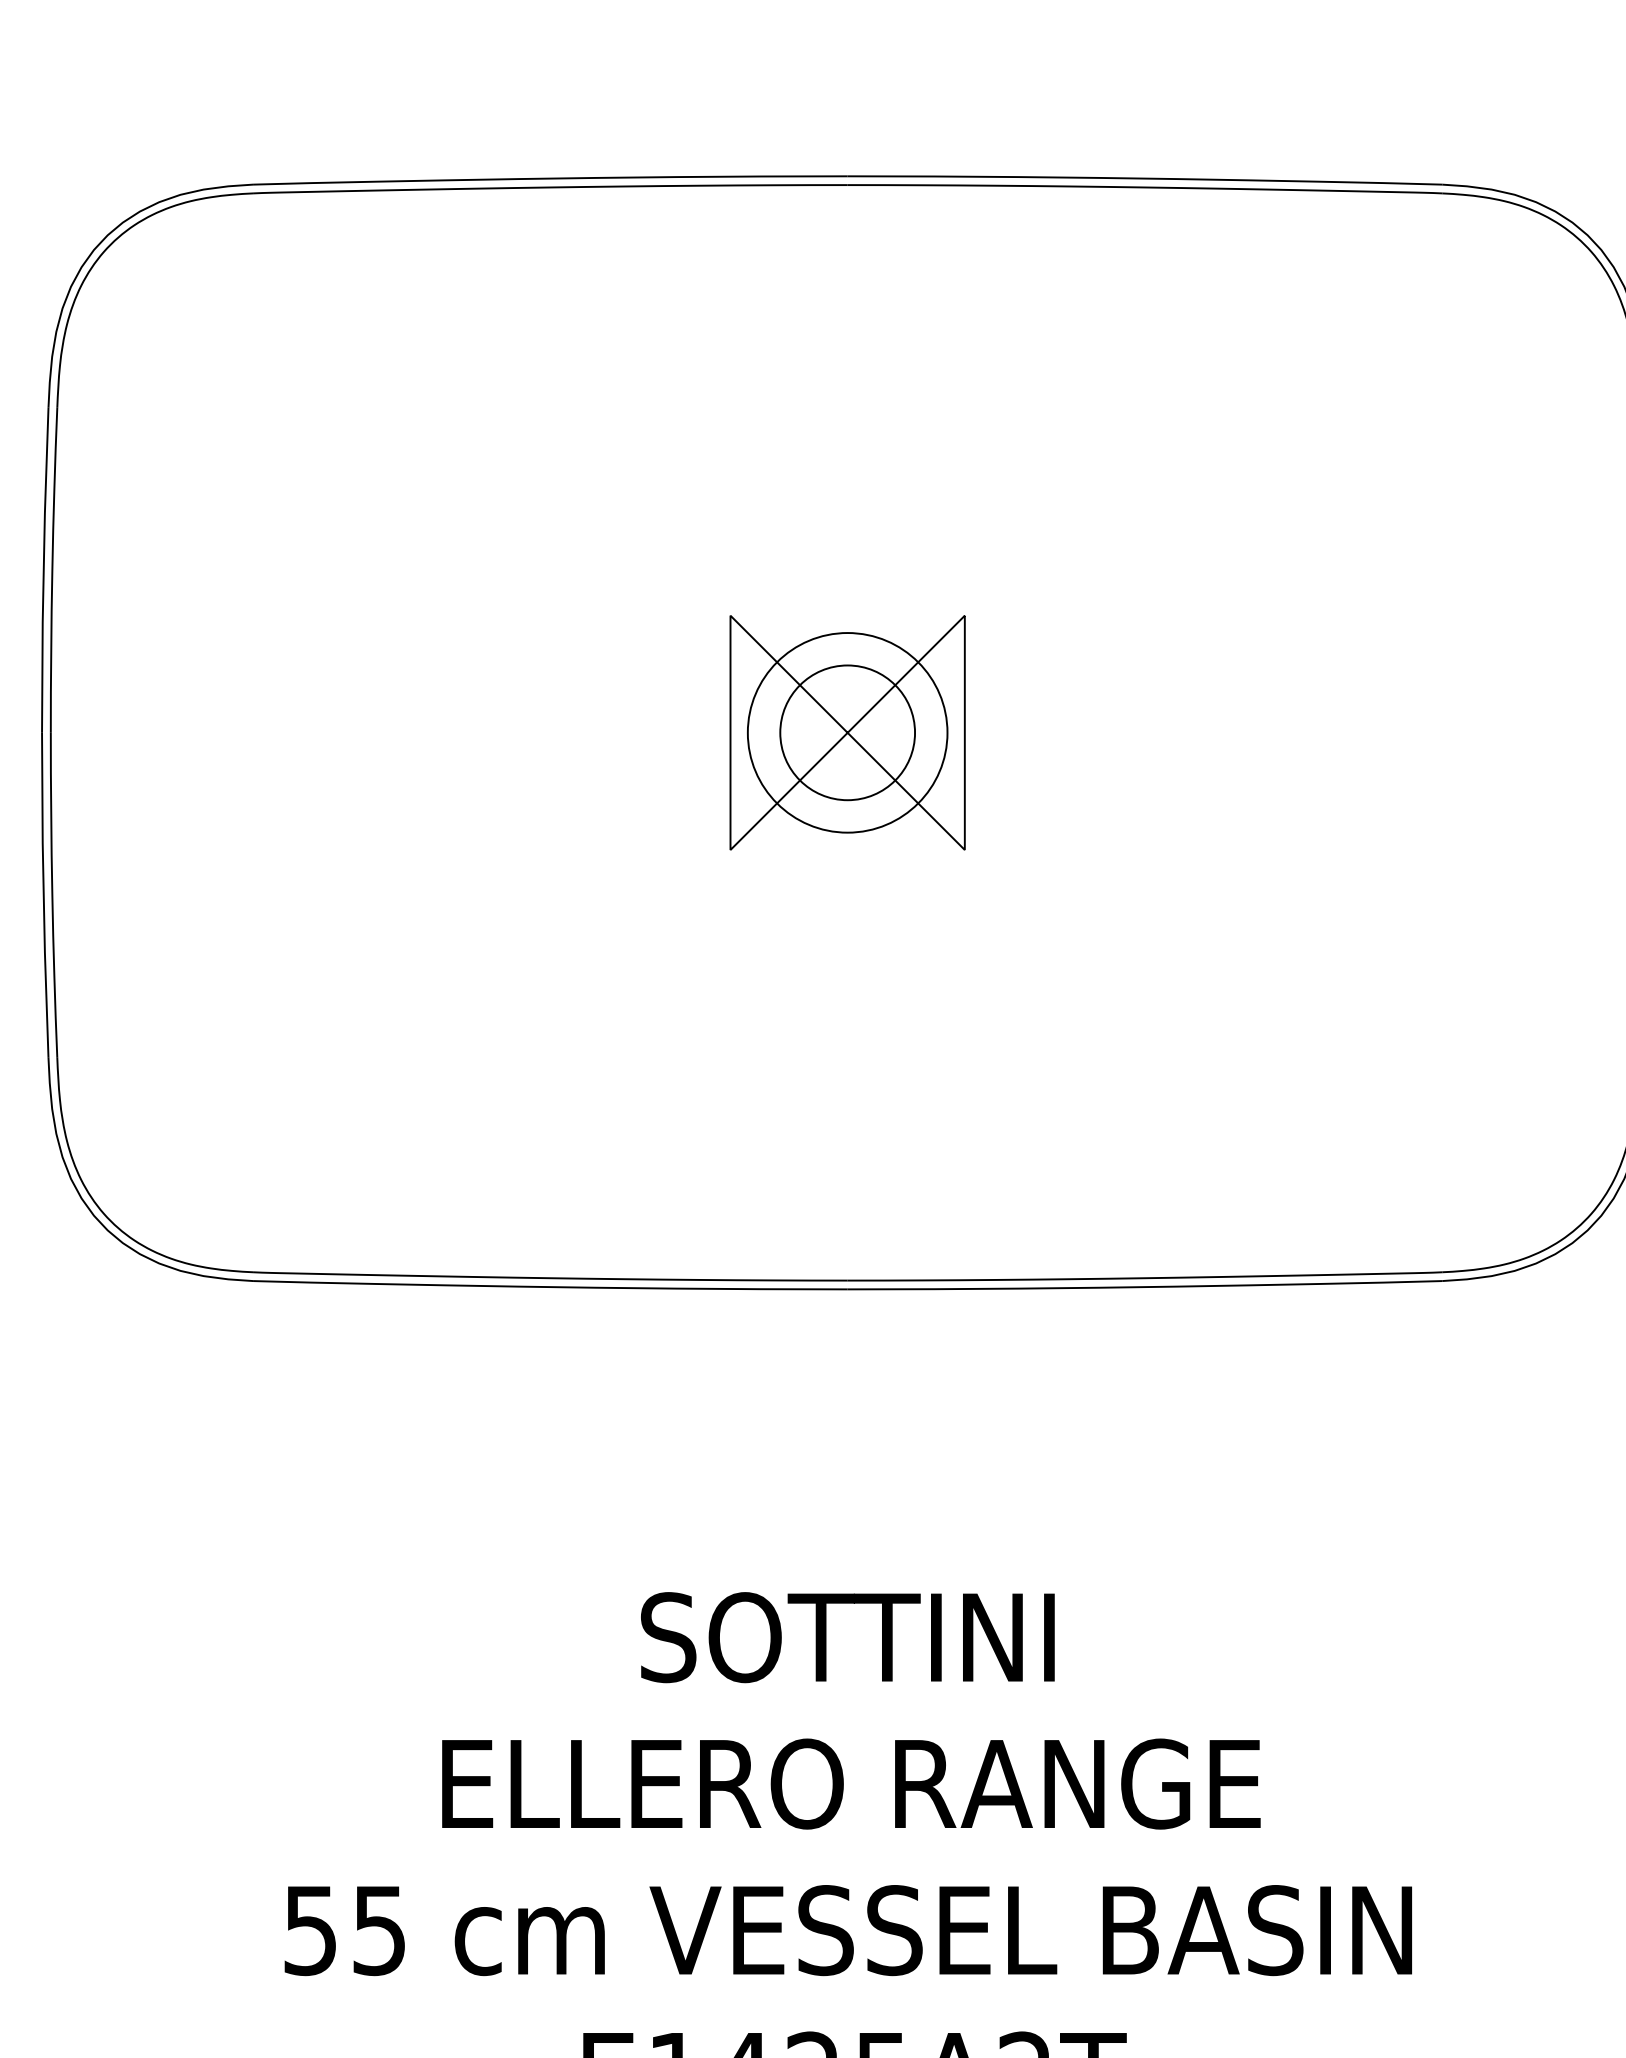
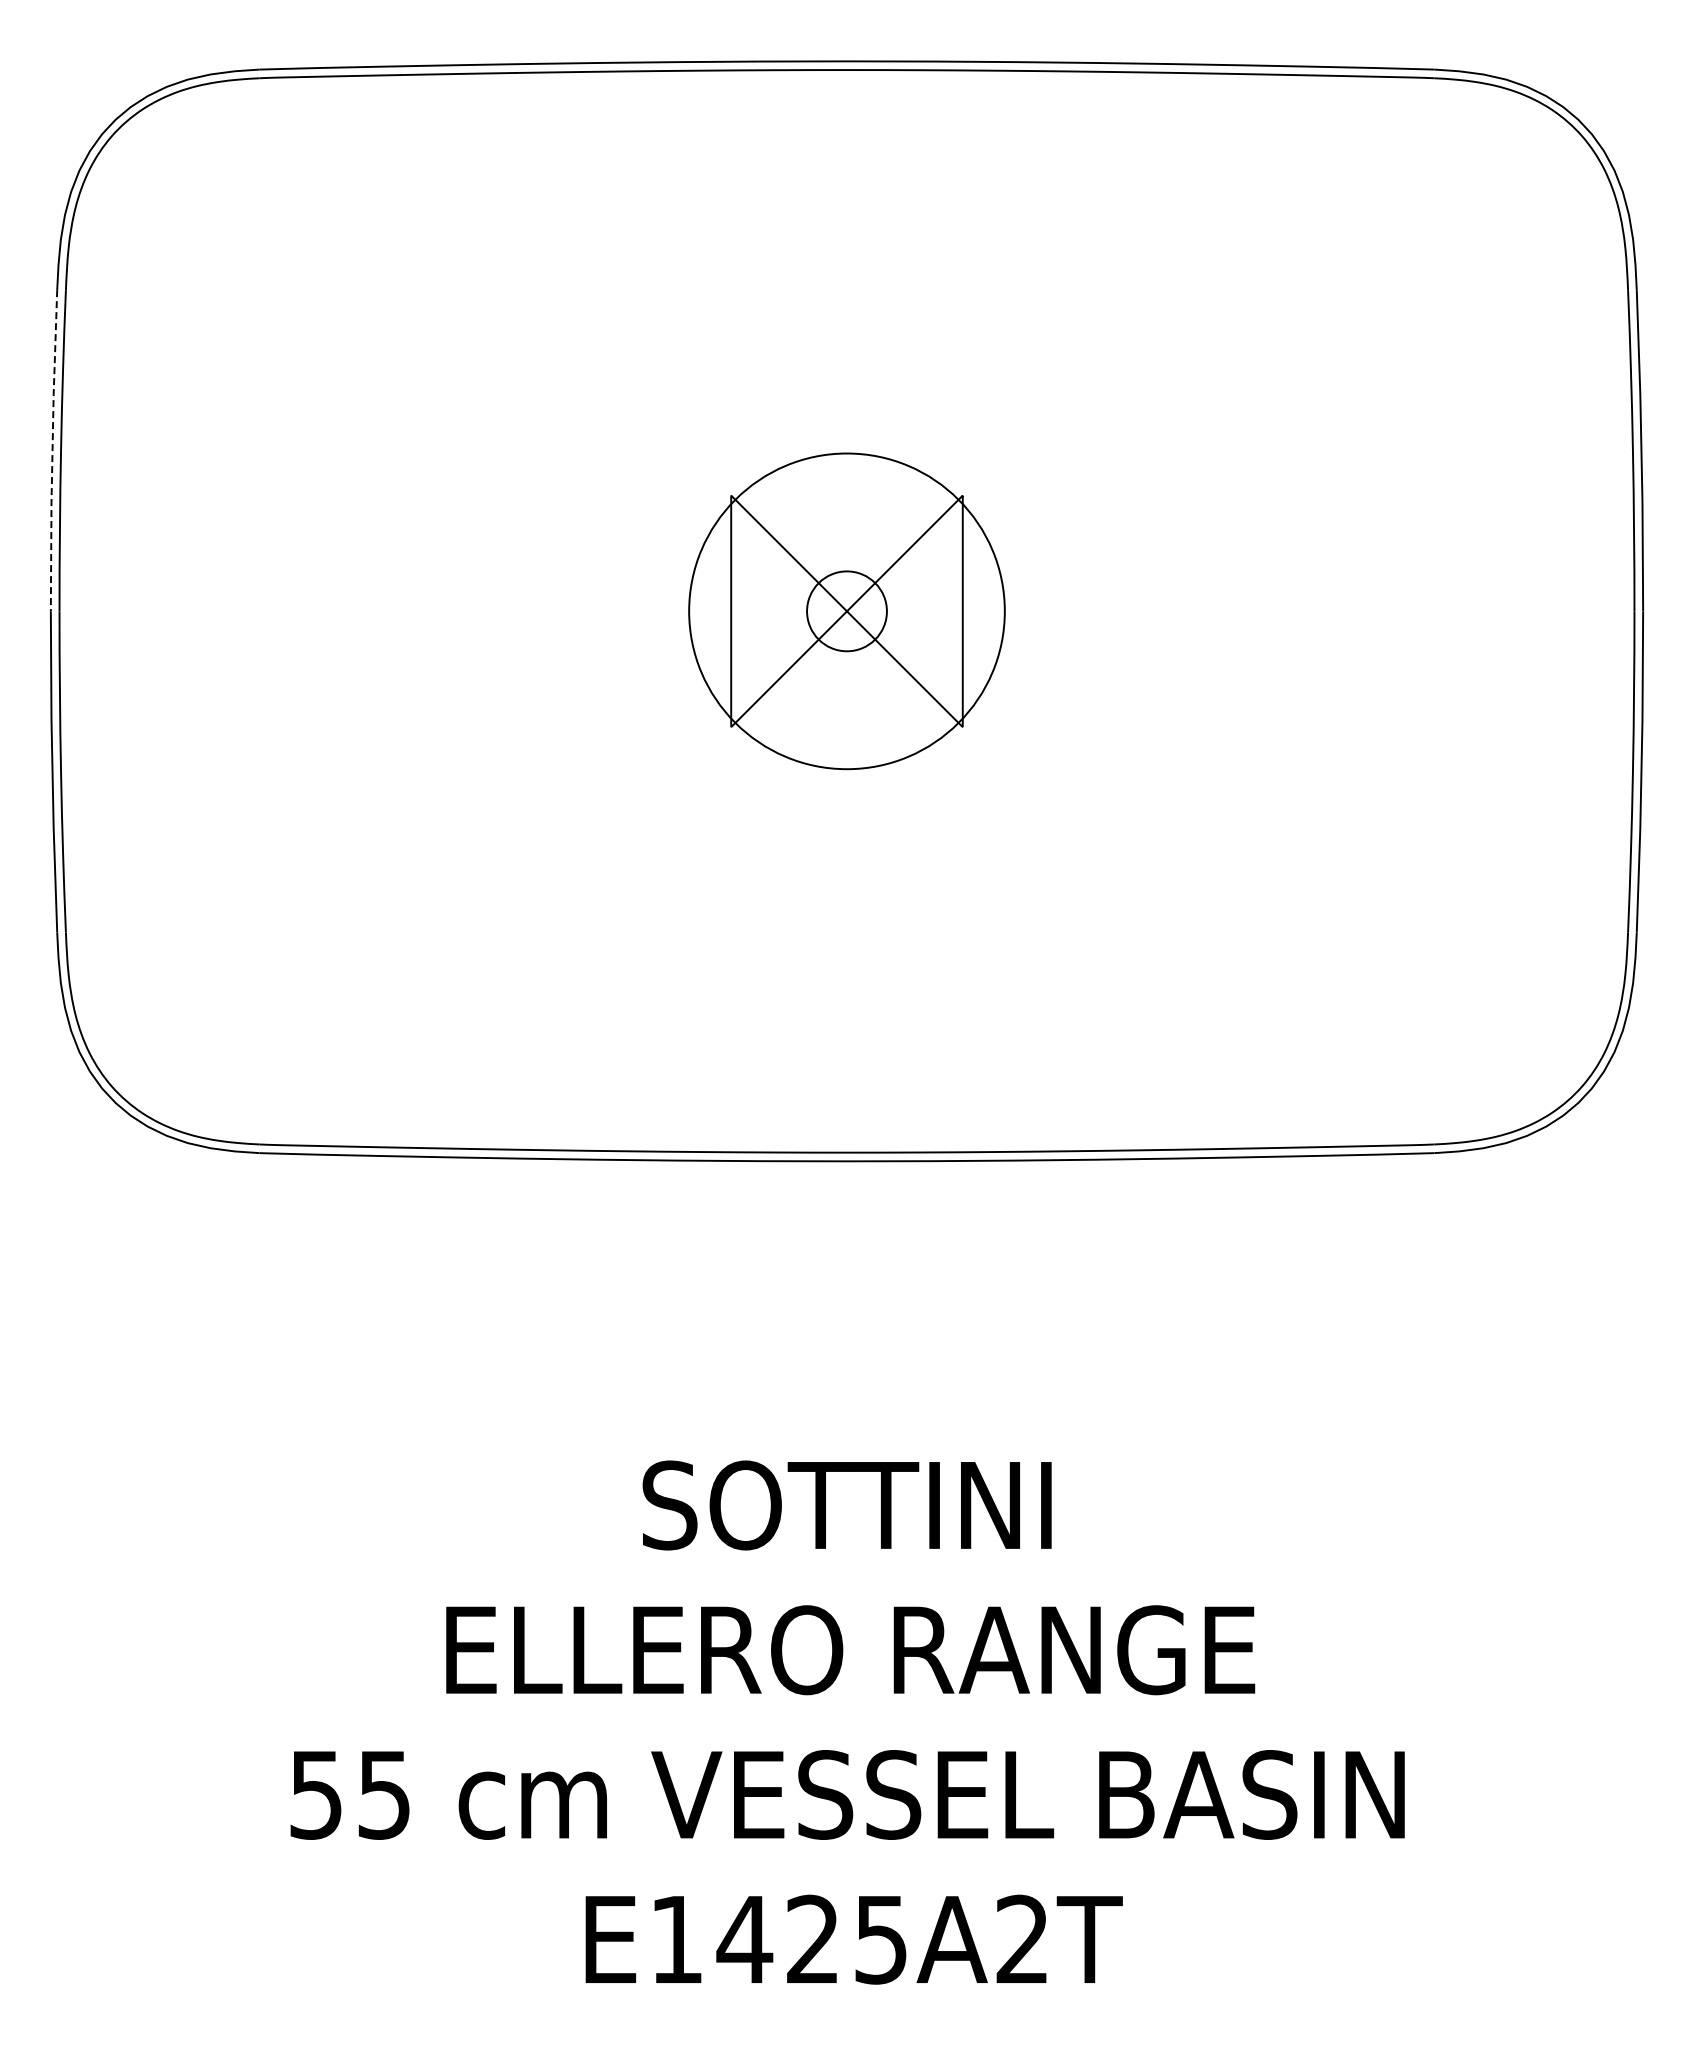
line: (43, 571) -> (52, 451), solid -> dashed
circle: (847, 731) -> (846, 610), size x0.6
circle: (847, 732) -> (846, 611), size x1.6

